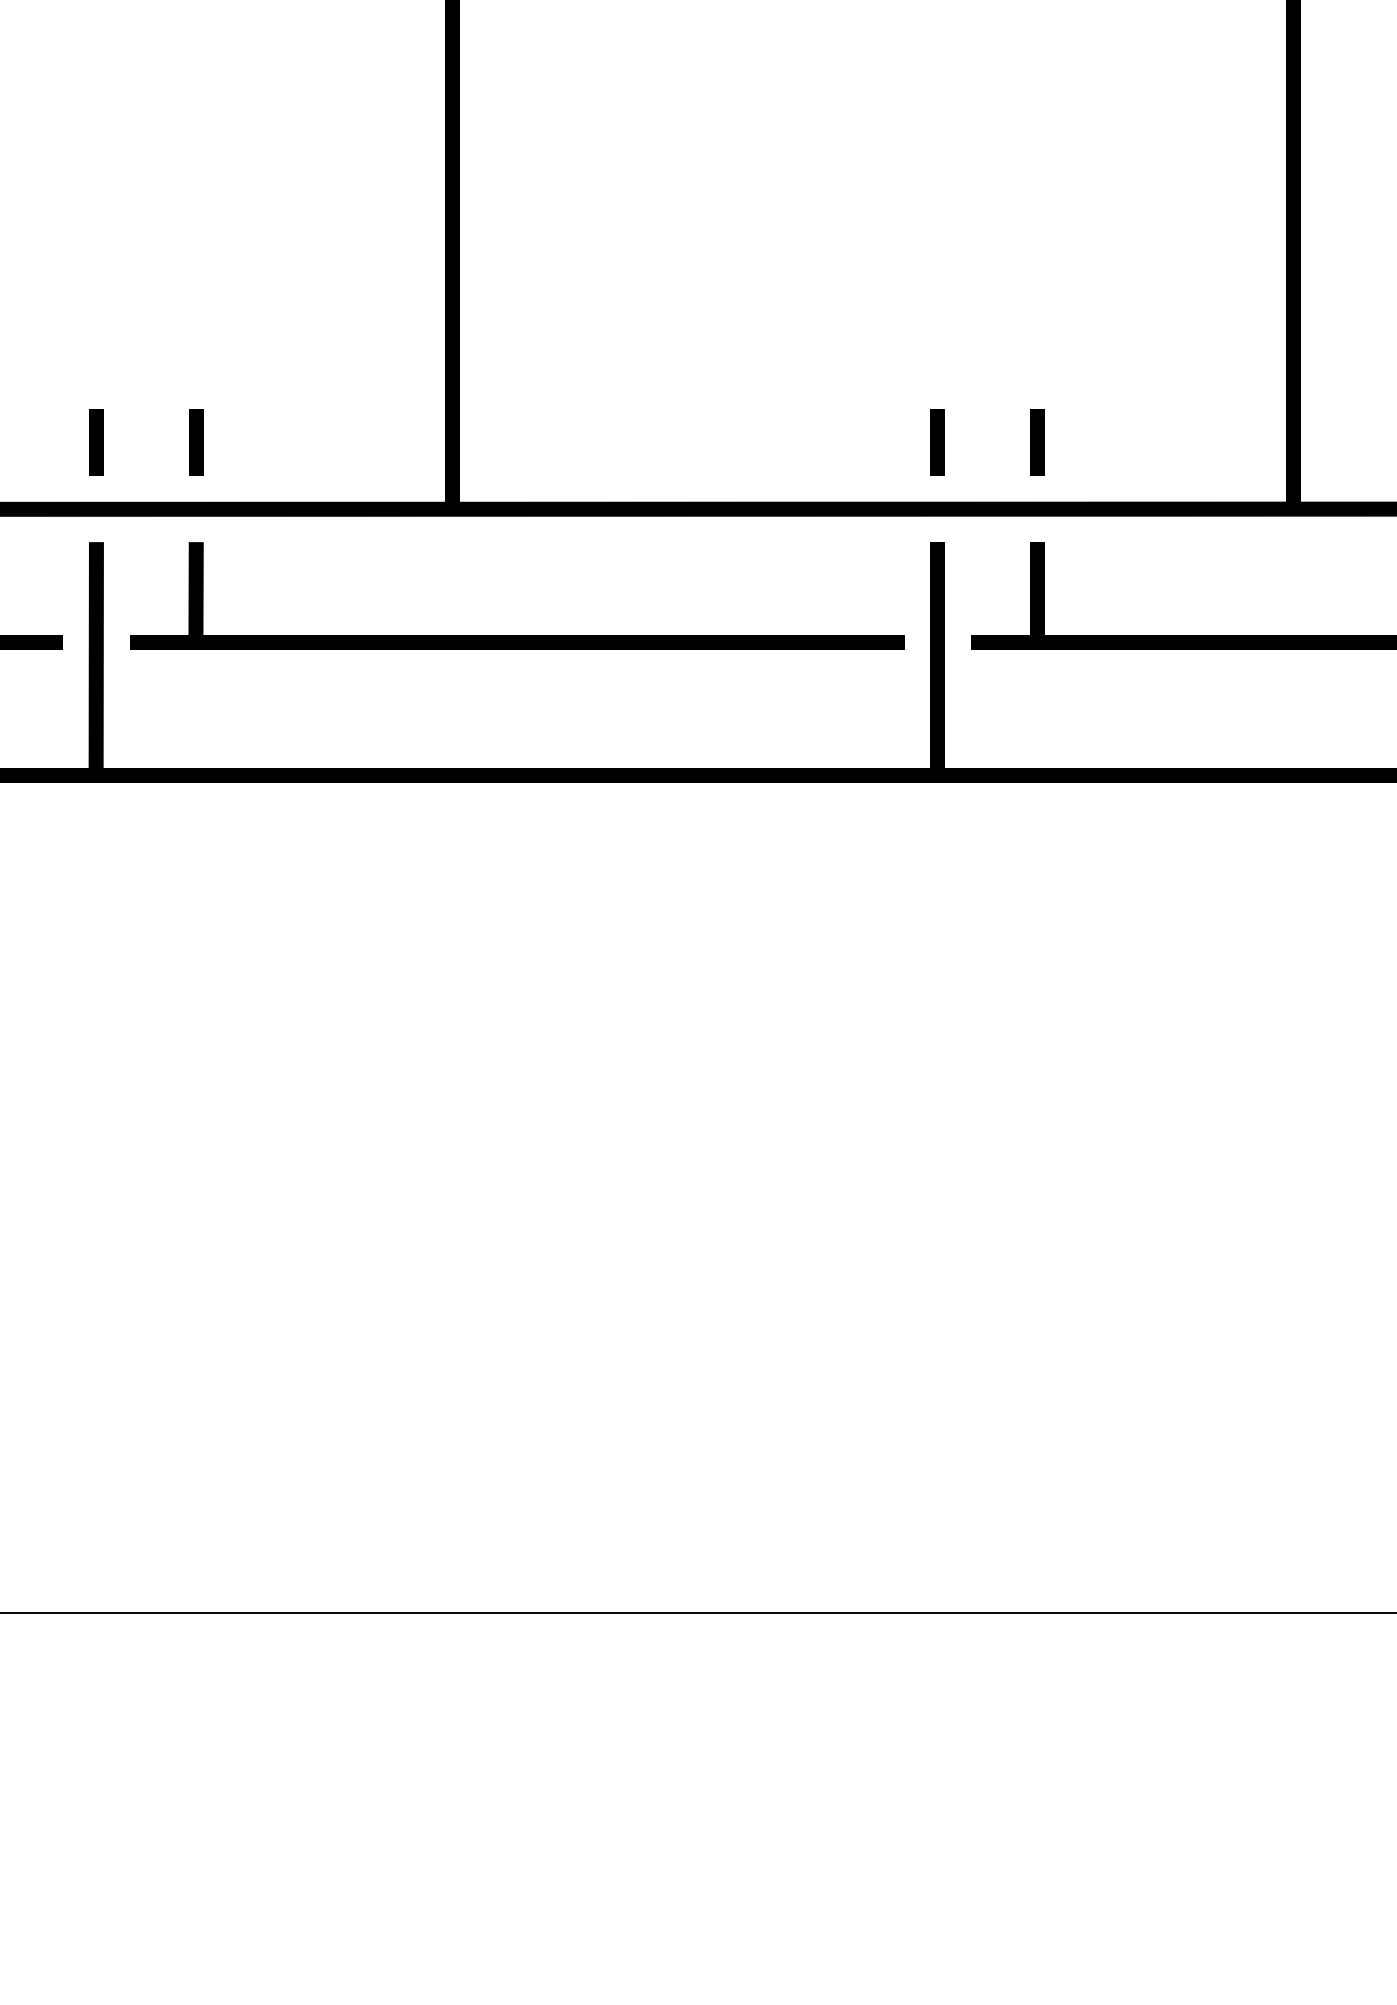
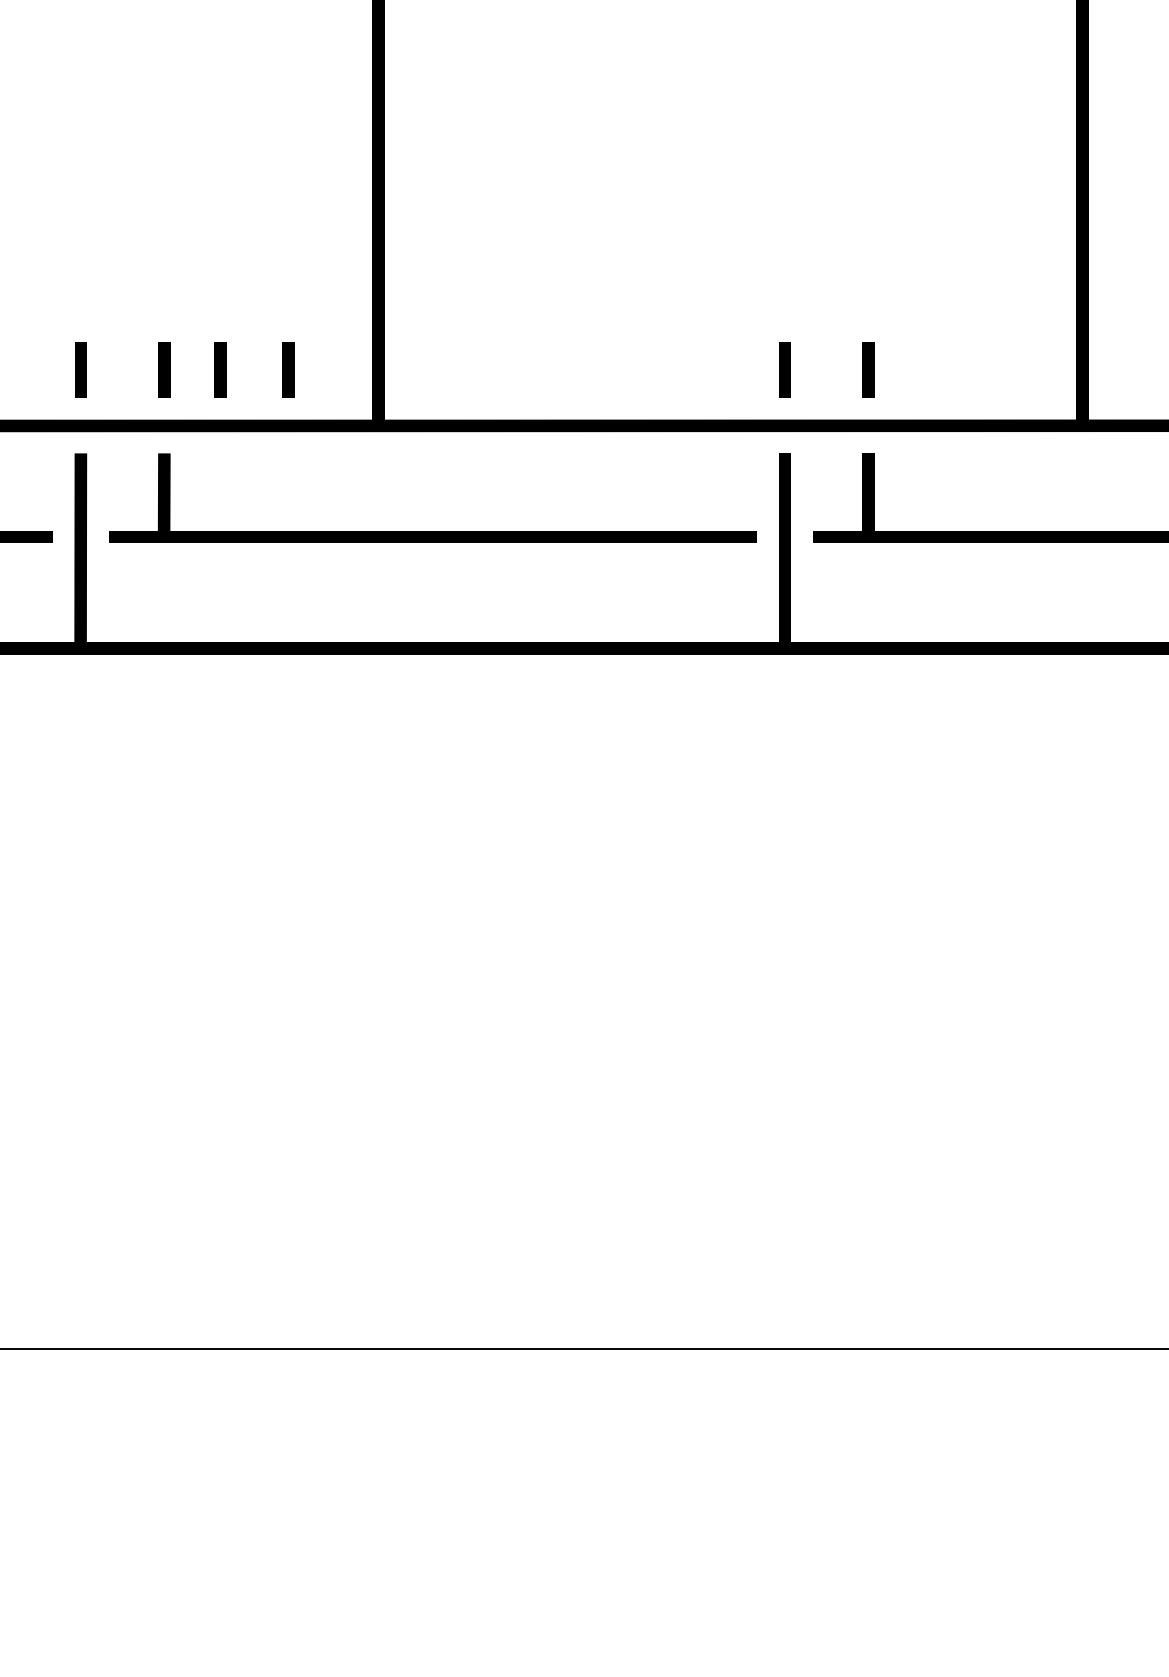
line: (263, 442) -> (220, 370), added
line: (344, 442) -> (288, 370), added

